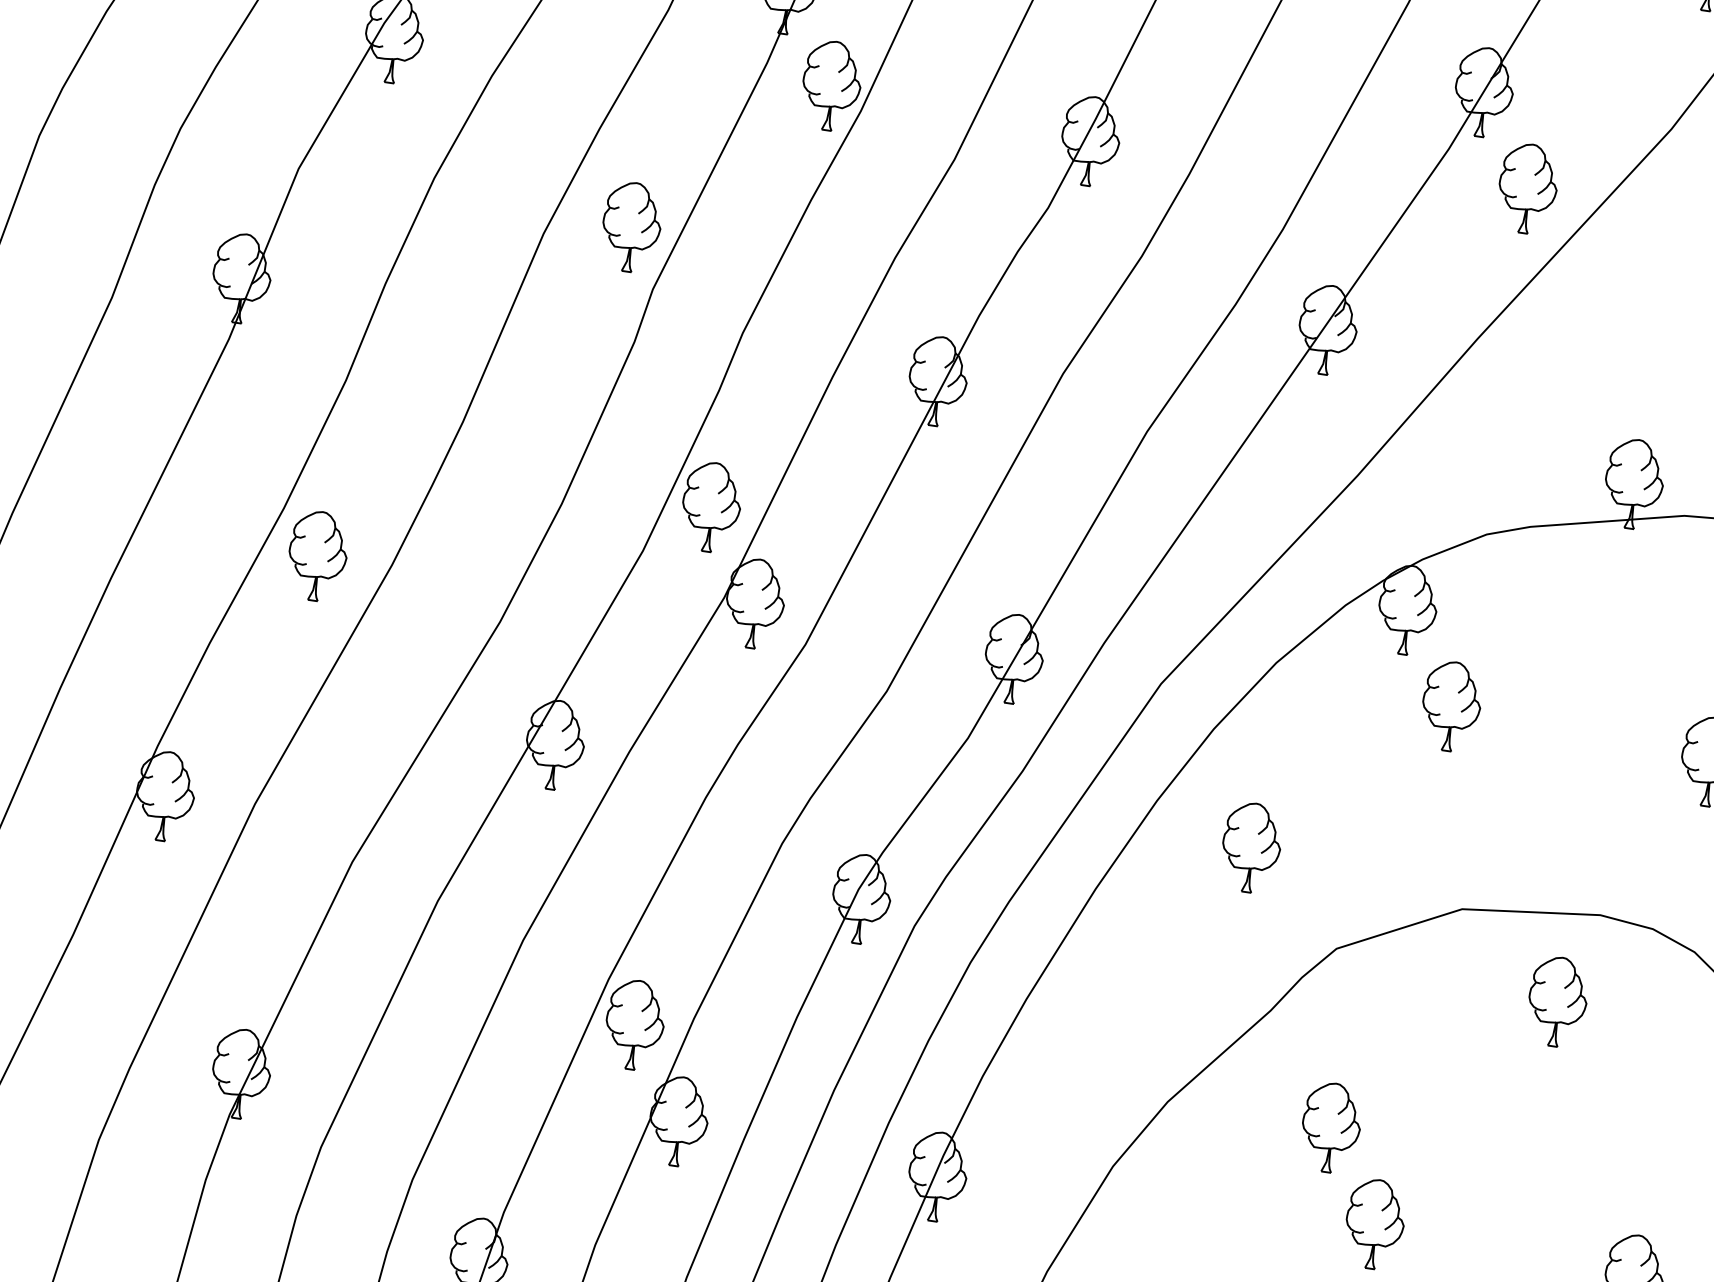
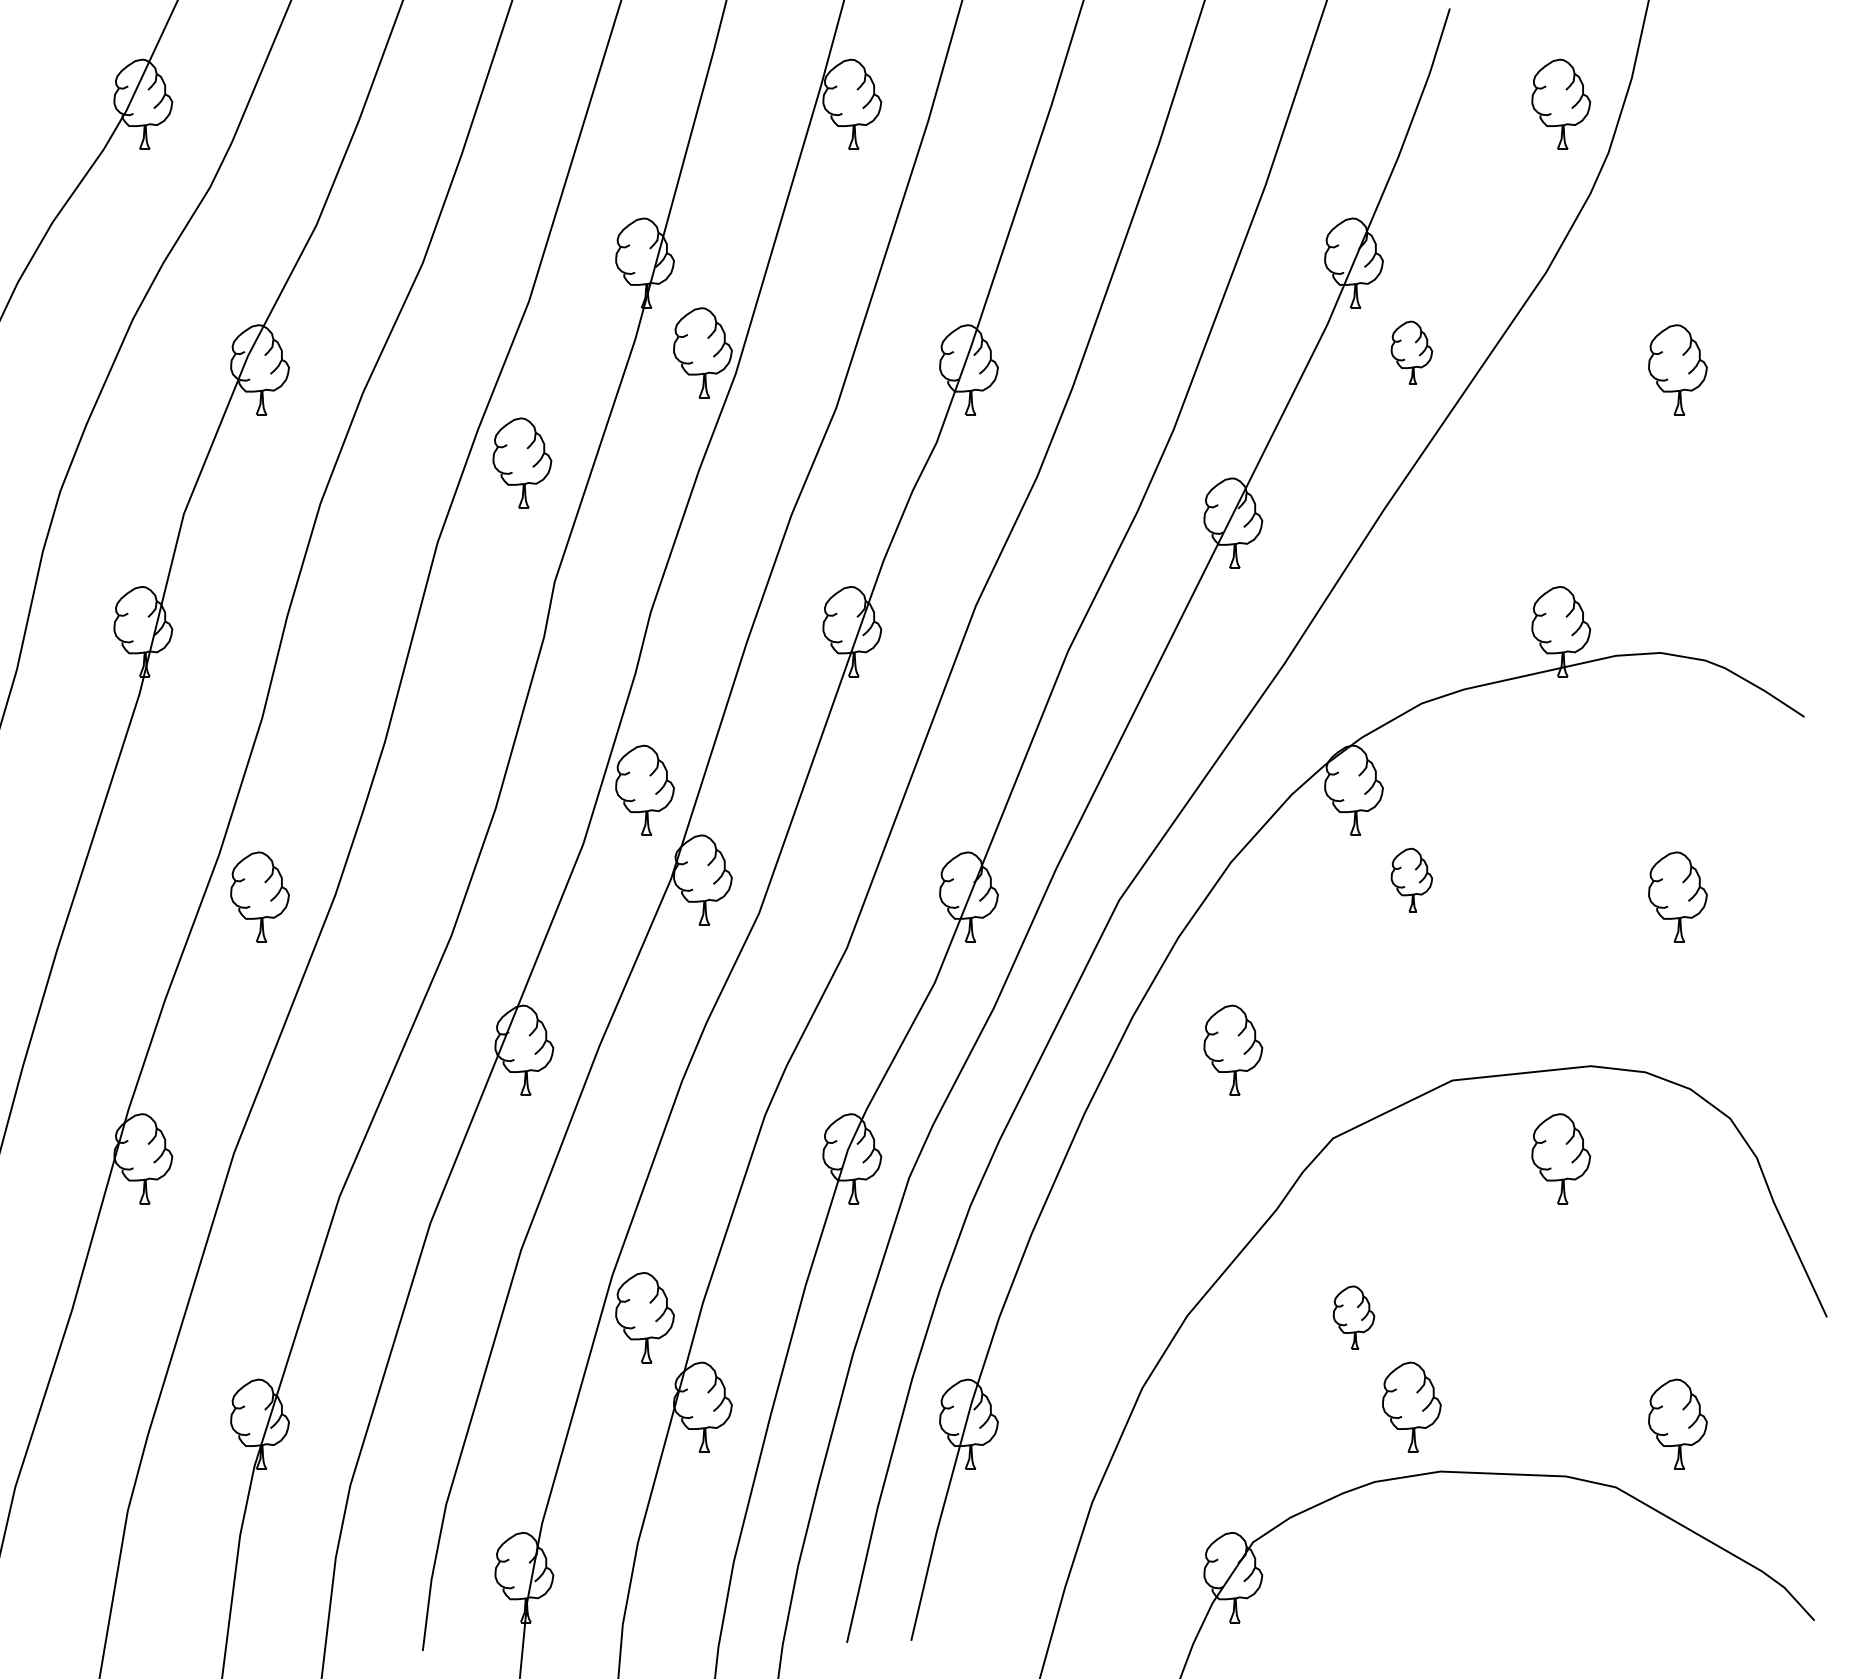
part: (1527, 188) -> (1411, 352), size x0.7
part: (631, 226) -> (522, 462), moved
part: (1451, 705) -> (1411, 879), size x0.7
part: (1330, 1127) -> (1353, 1317), size x0.7

